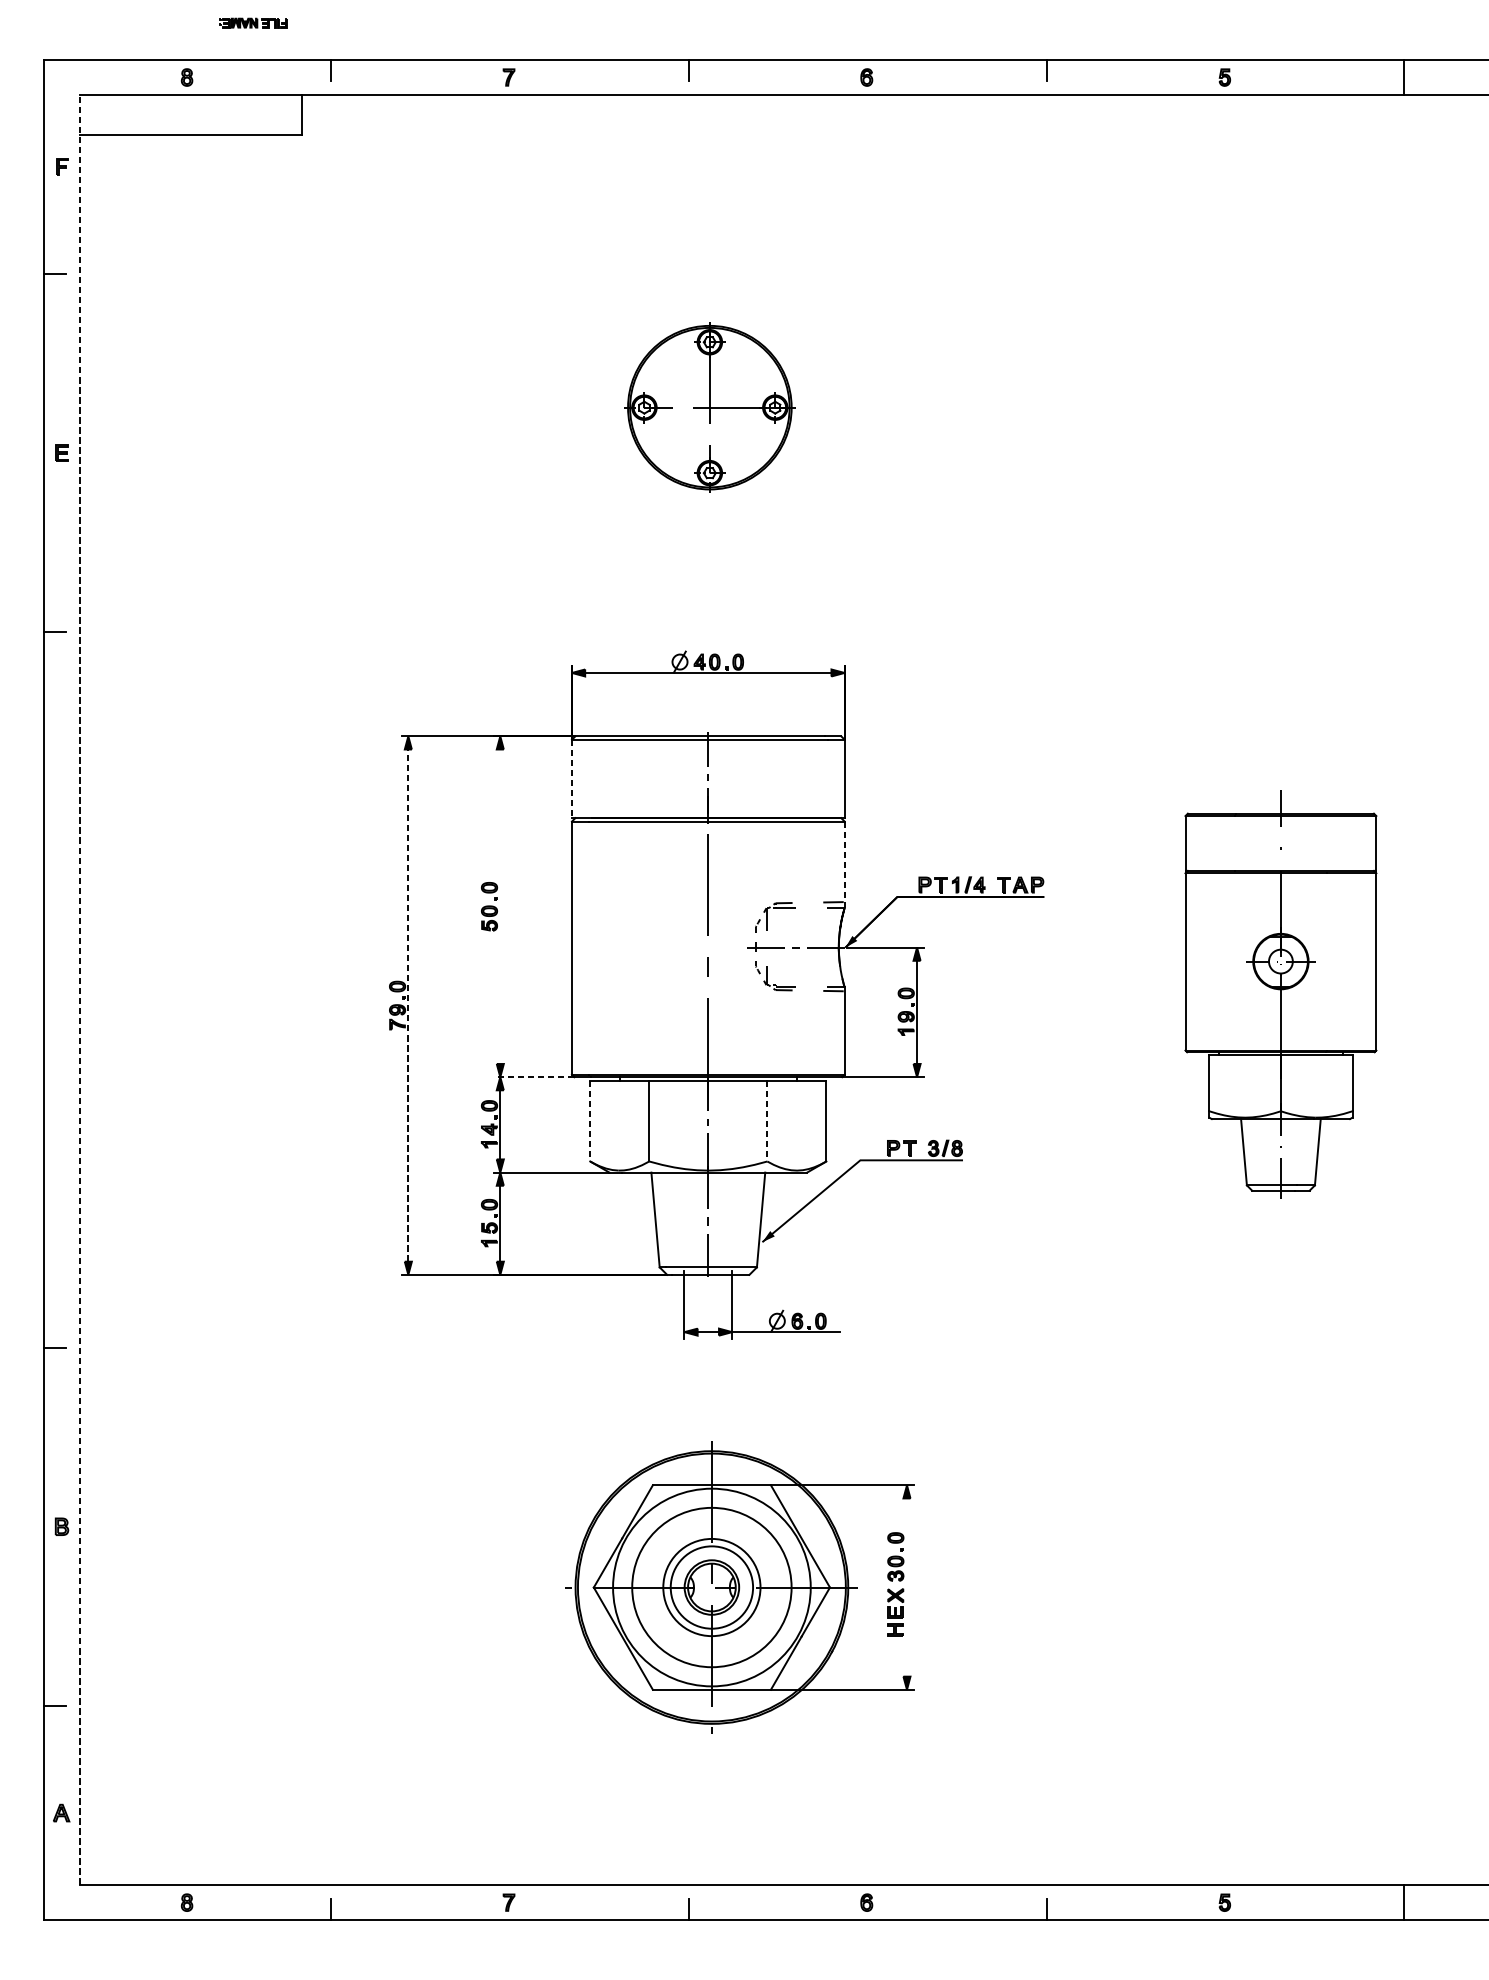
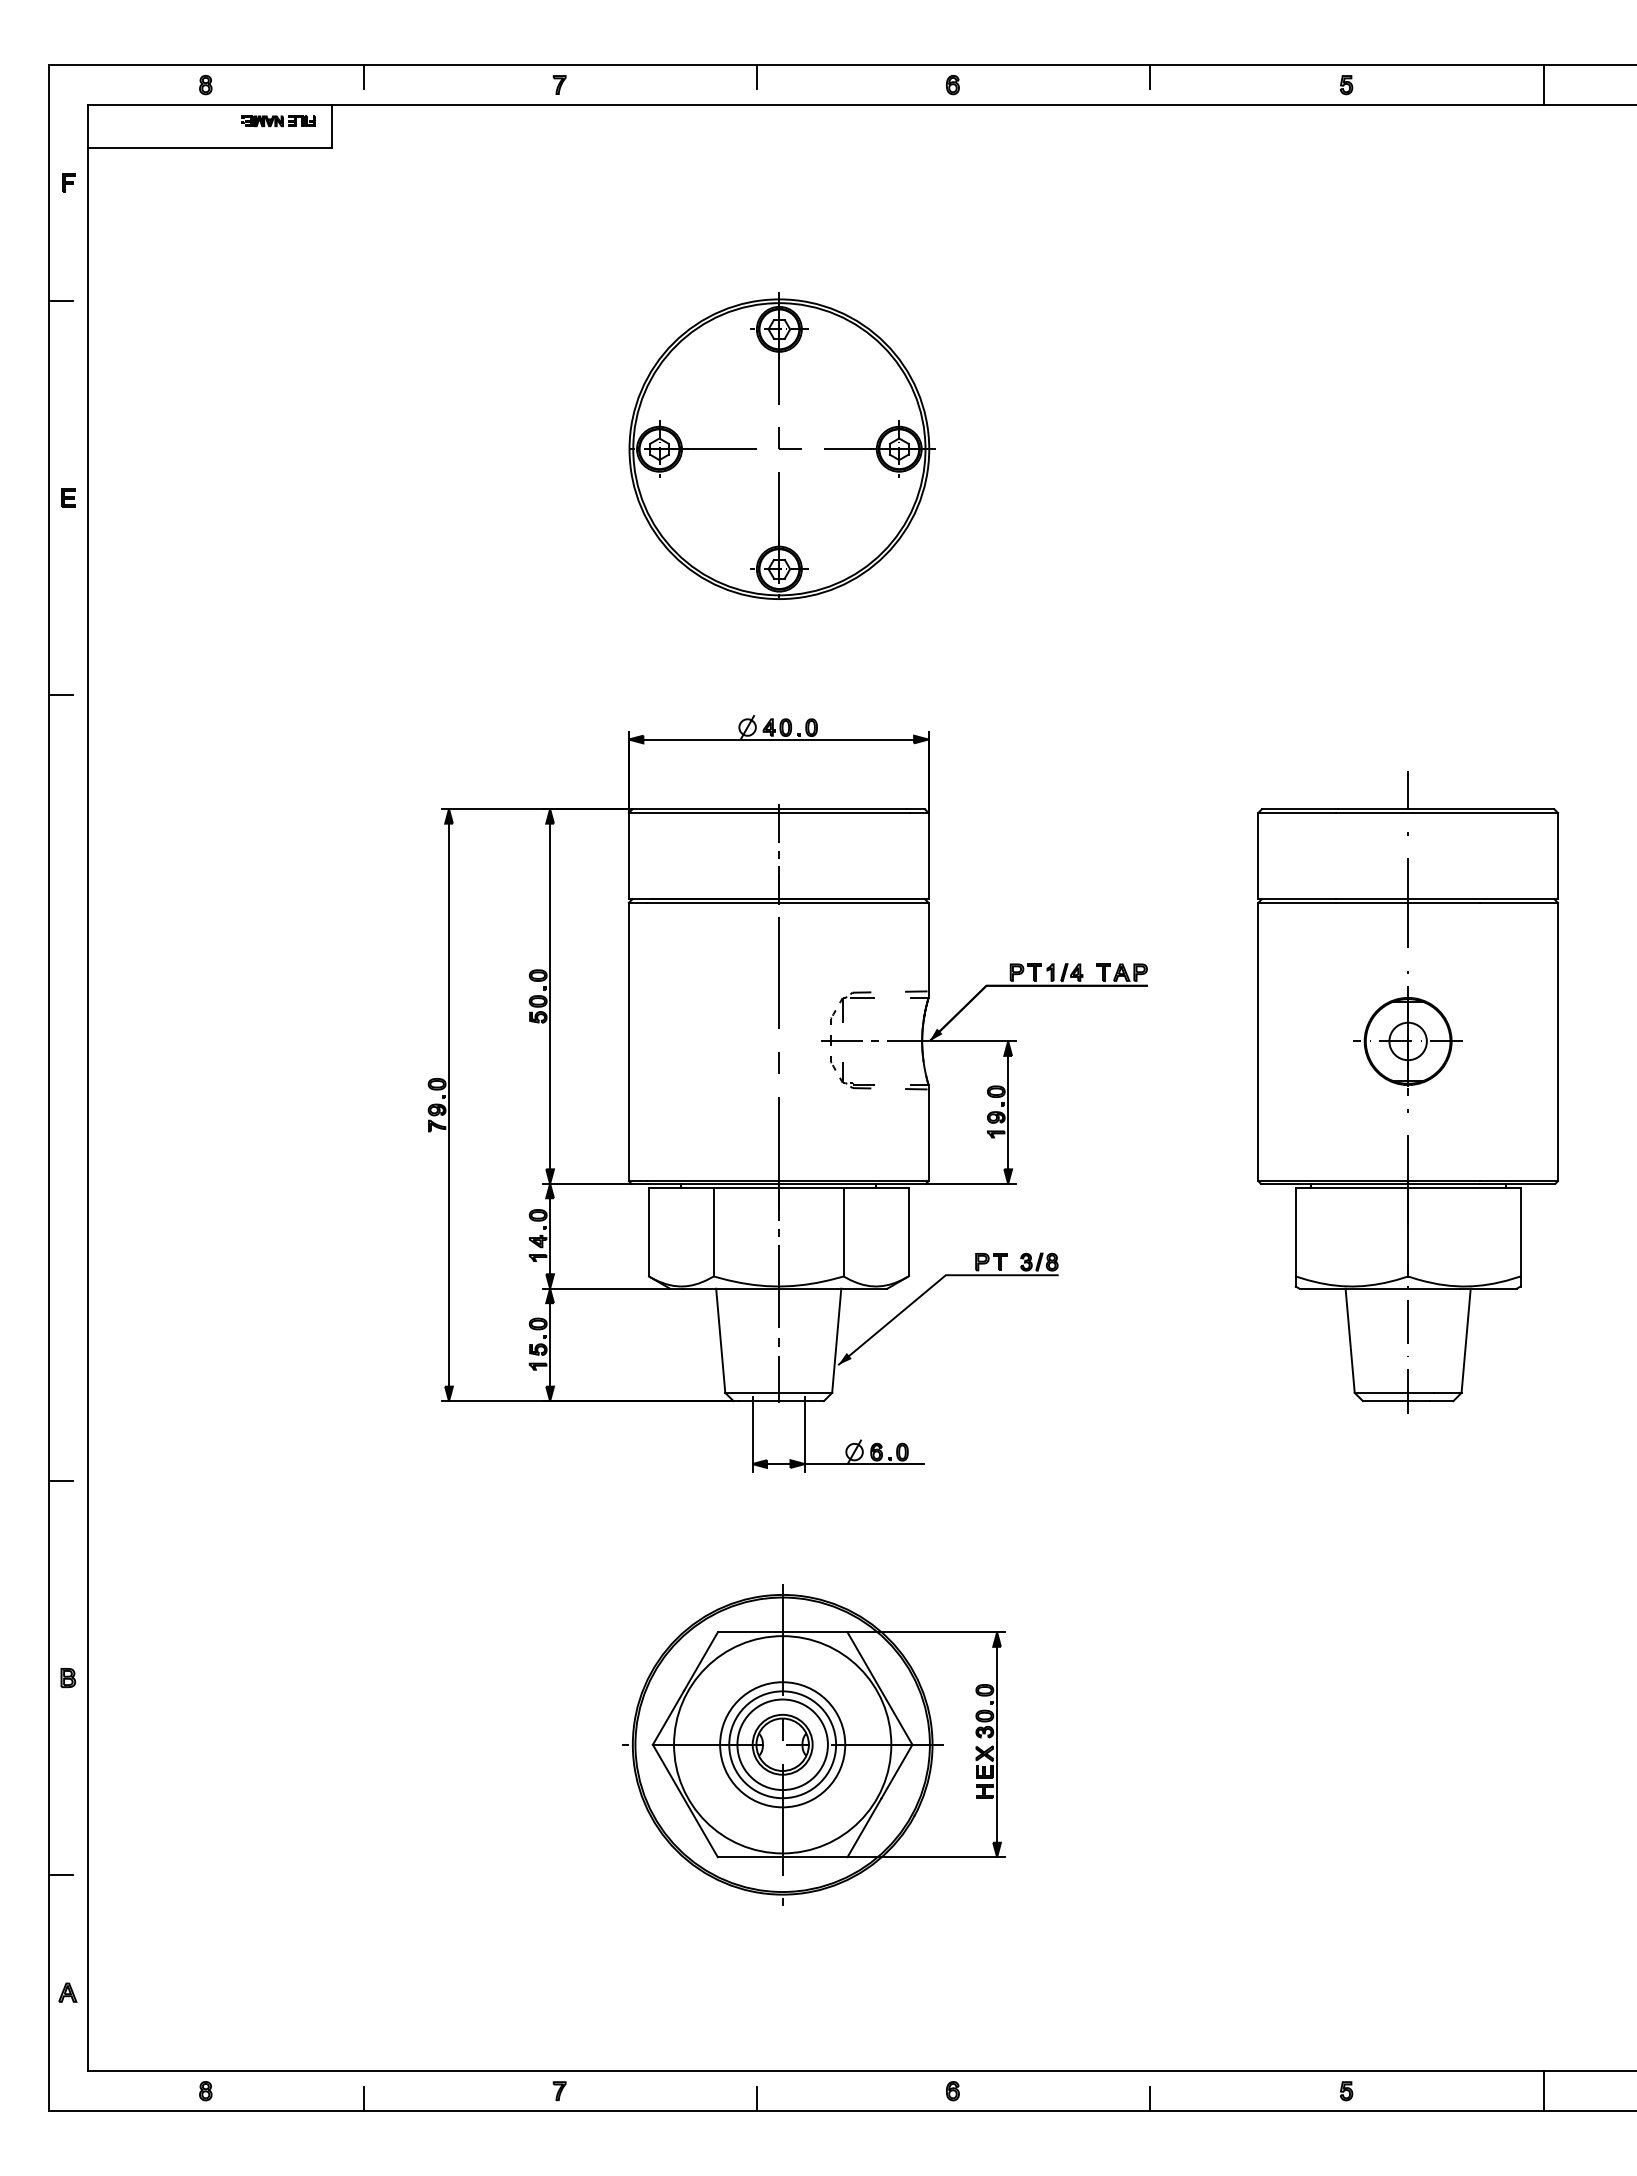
part: (253, 23) -> (278, 121), moved
part: (710, 405) -> (781, 445), size x1.67
line: (571, 779) -> (628, 856), dashed -> solid
line: (844, 863) -> (928, 949), dashed -> solid
line: (500, 906) -> (550, 996), added
line: (80, 989) -> (88, 1087), dashed -> solid
part: (1280, 994) -> (1407, 1092), size x1.43
line: (408, 1005) -> (449, 1104), dashed -> solid
line: (533, 1076) -> (586, 1183), dashed -> solid
line: (589, 1121) -> (648, 1232), dashed -> solid
line: (767, 1121) -> (843, 1232), dashed -> solid
circle: (711, 1587) -> (782, 1744), size x0.71
line: (907, 1587) -> (997, 1744), added

